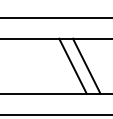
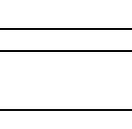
line: (72, 66) -> (83, 80), removed
line: (86, 66) -> (98, 80), removed

